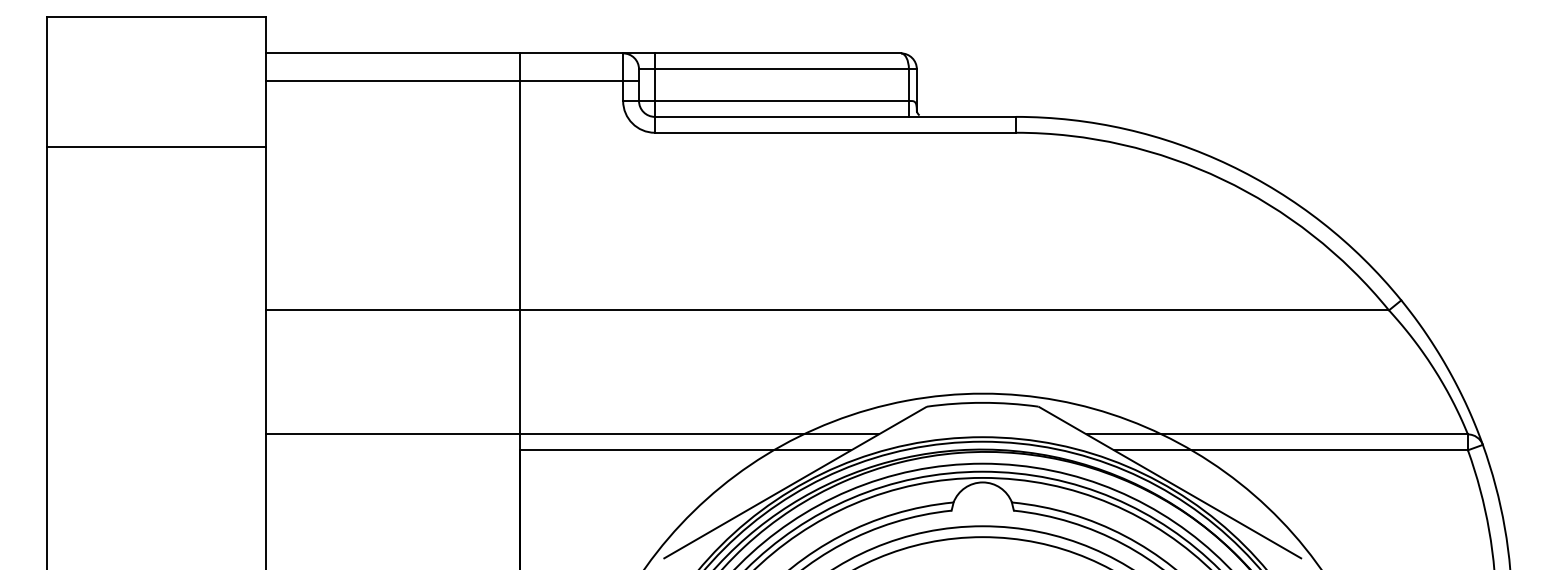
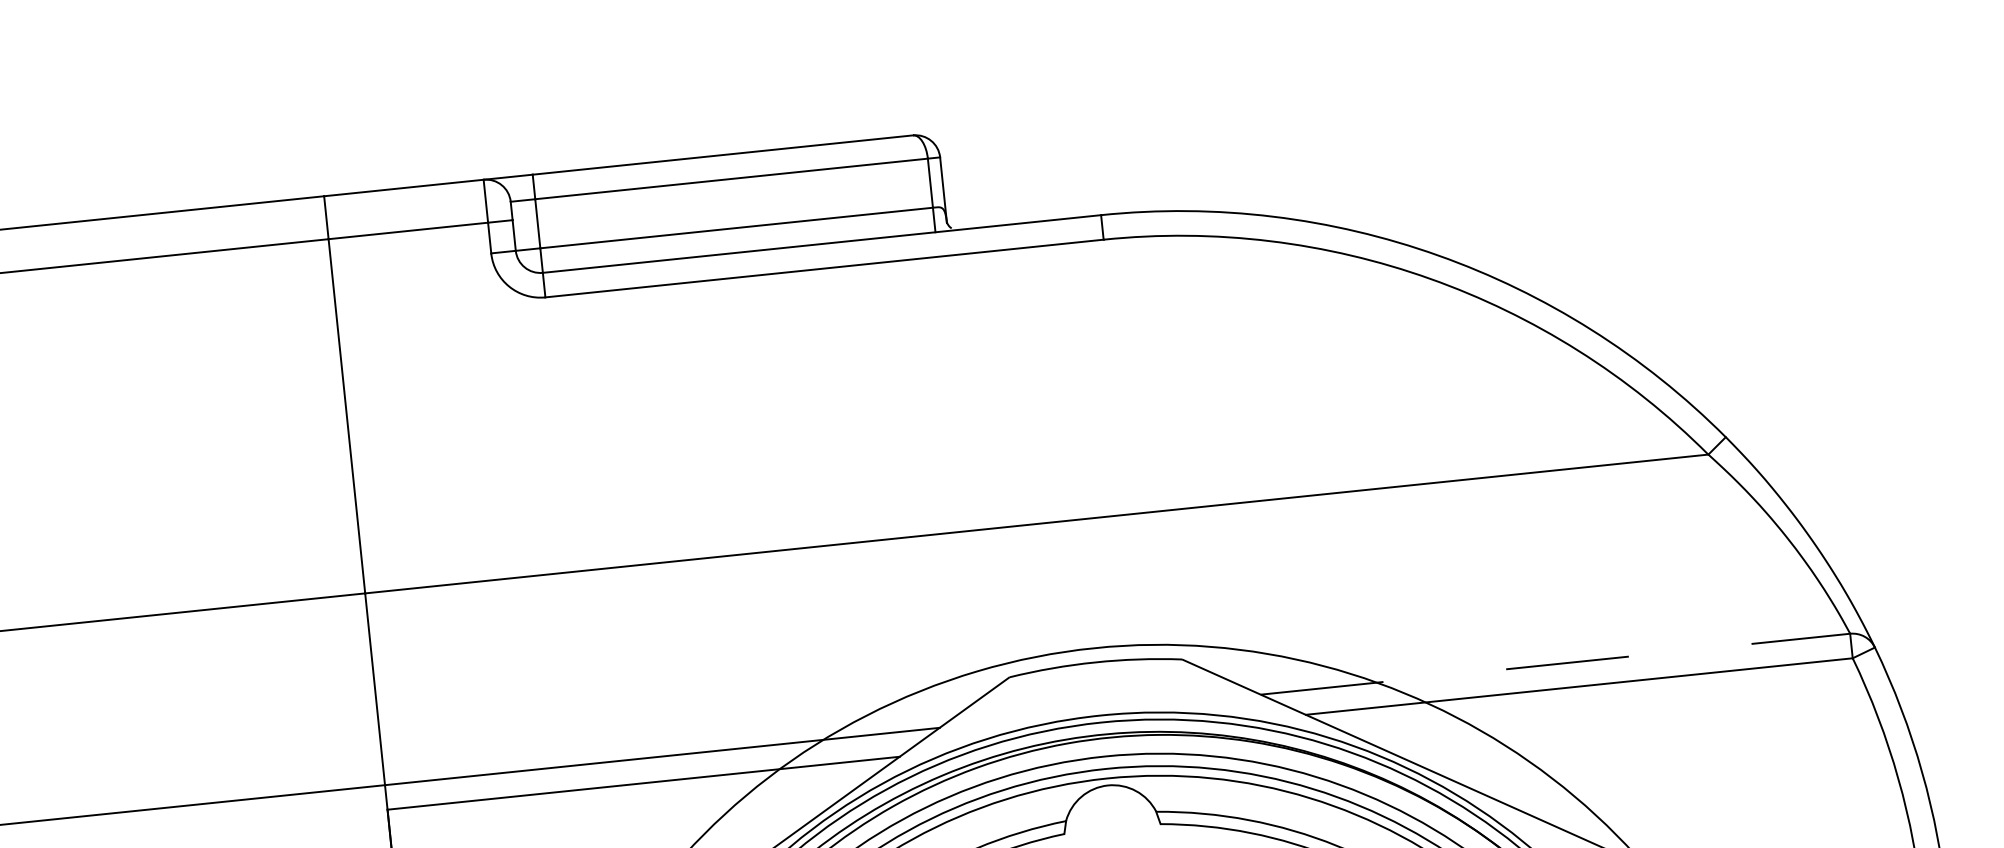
line: (1277, 434) -> (1555, 664), solid -> dashed

